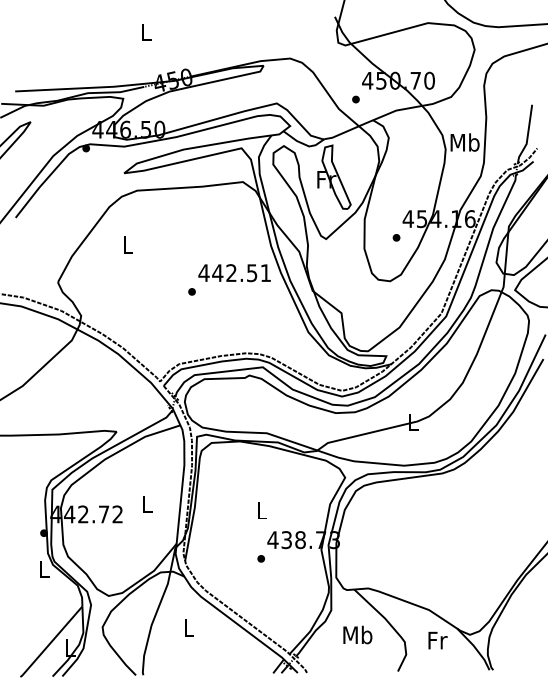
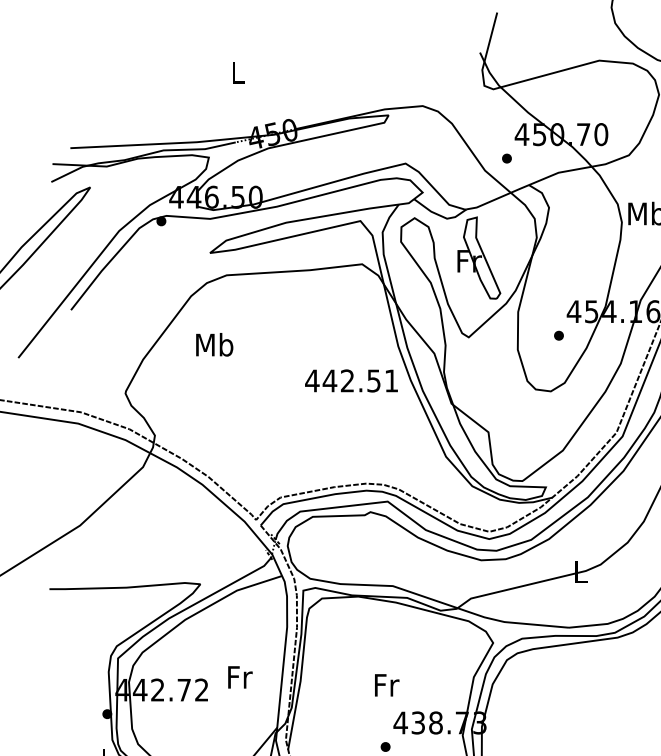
text: (127, 244) -> (214, 344), L -> Mb
part: (191, 291) -> (296, 404), removed
text: (147, 504) -> (239, 677), L -> Fr
text: (261, 510) -> (385, 685), L -> Fr

